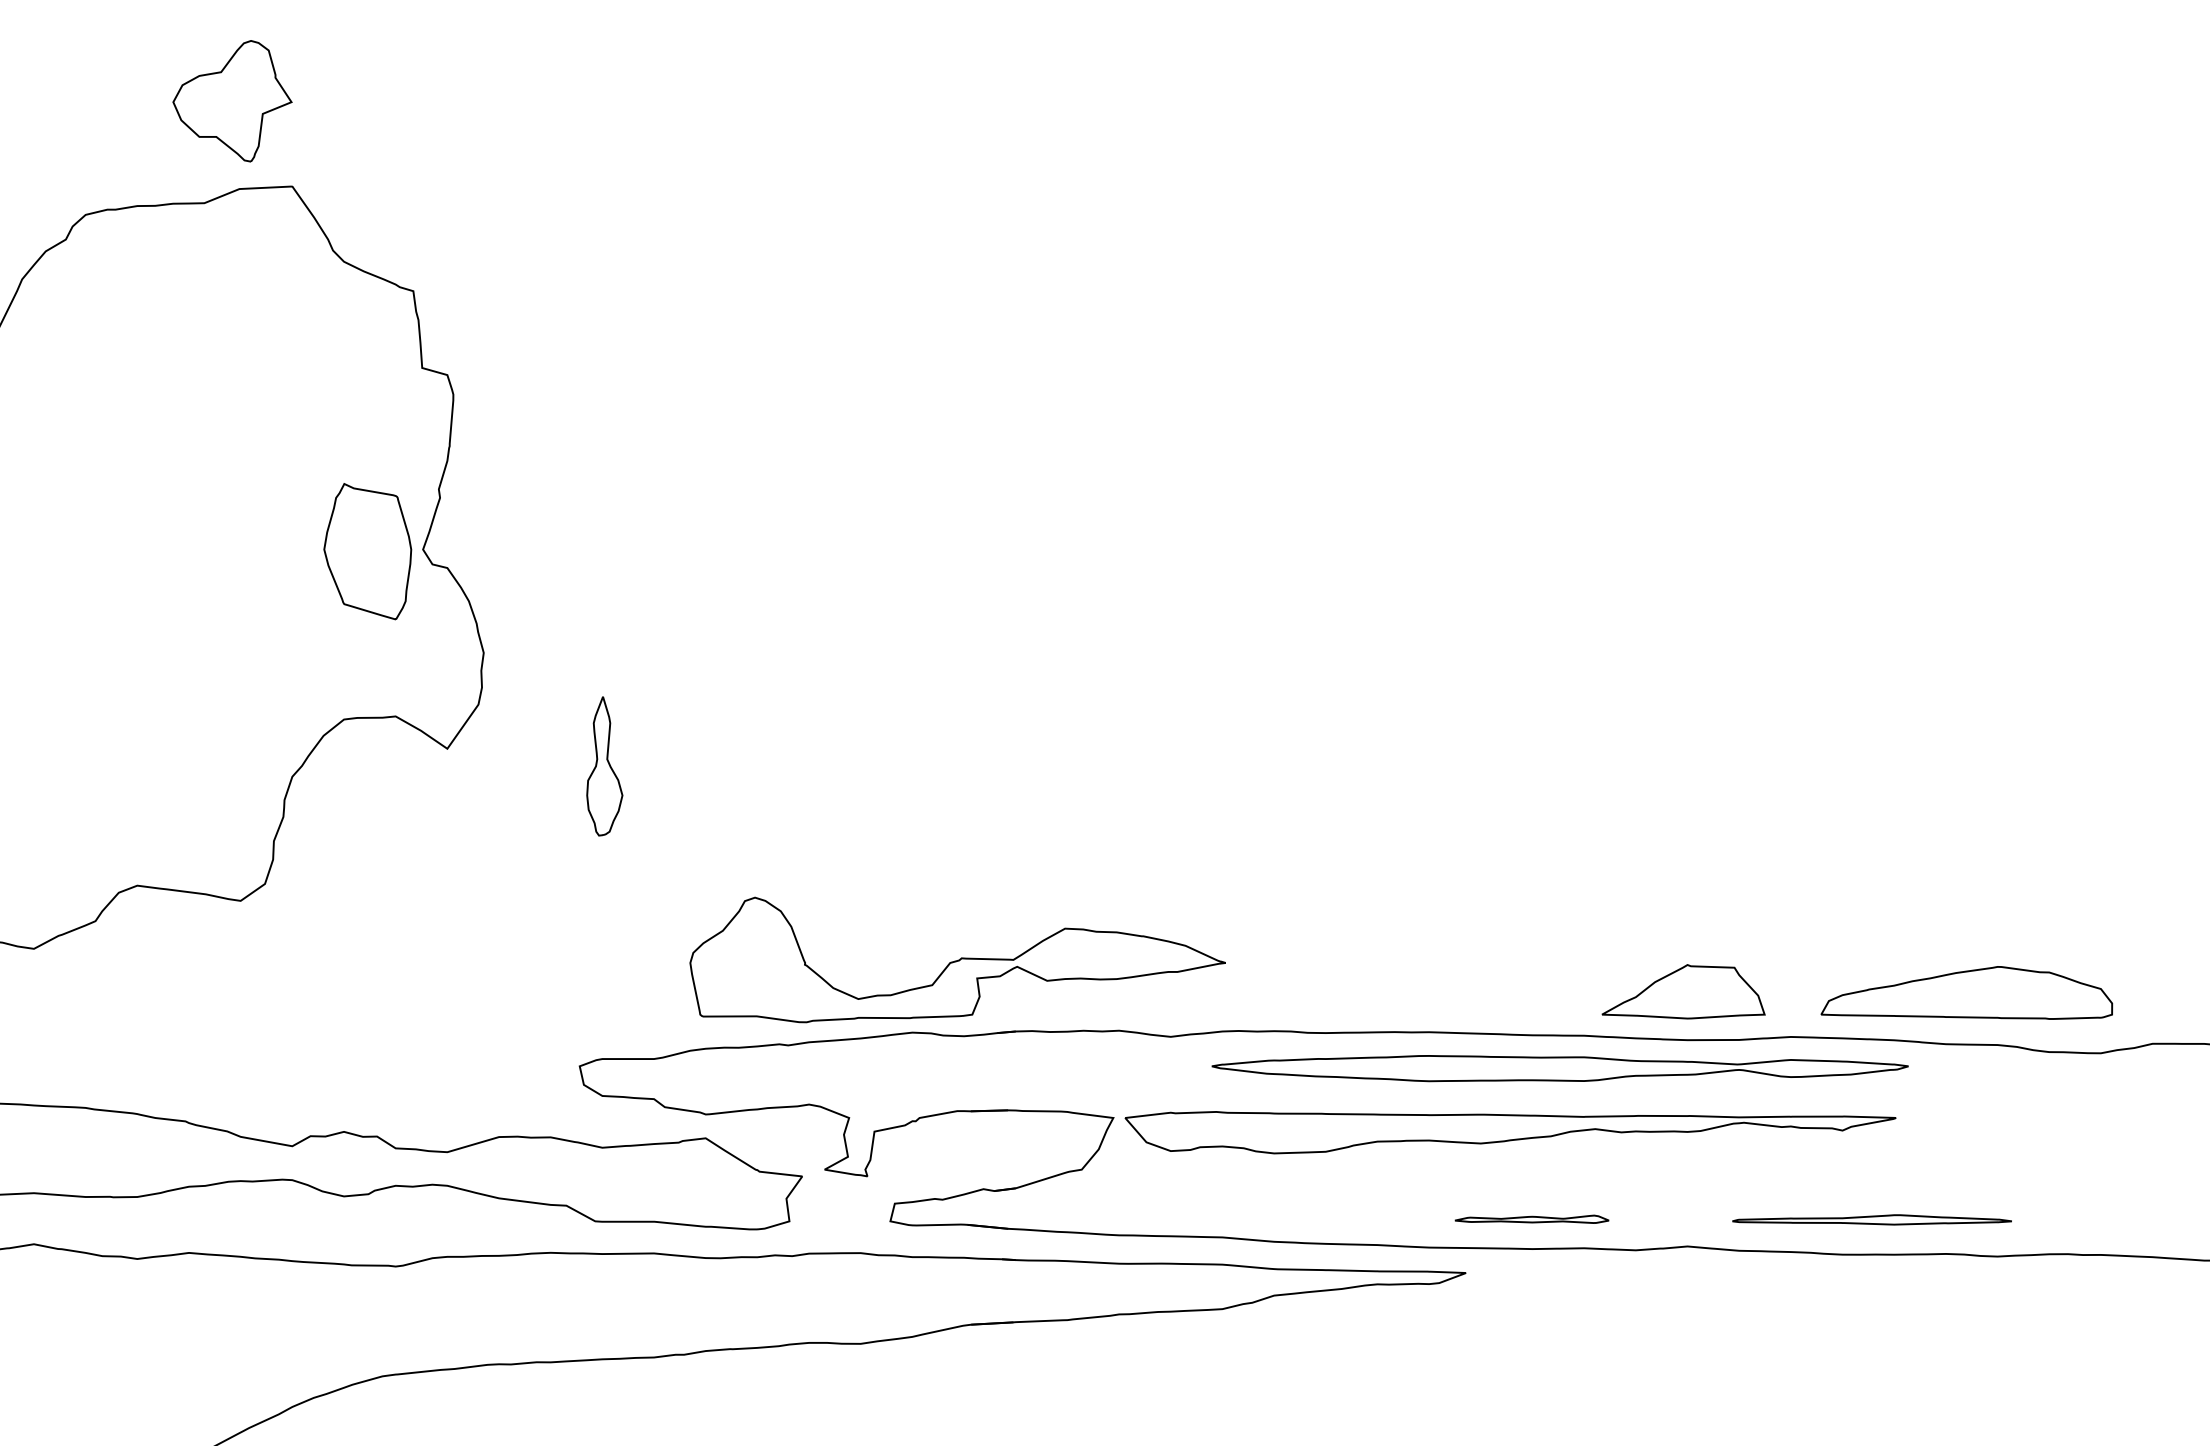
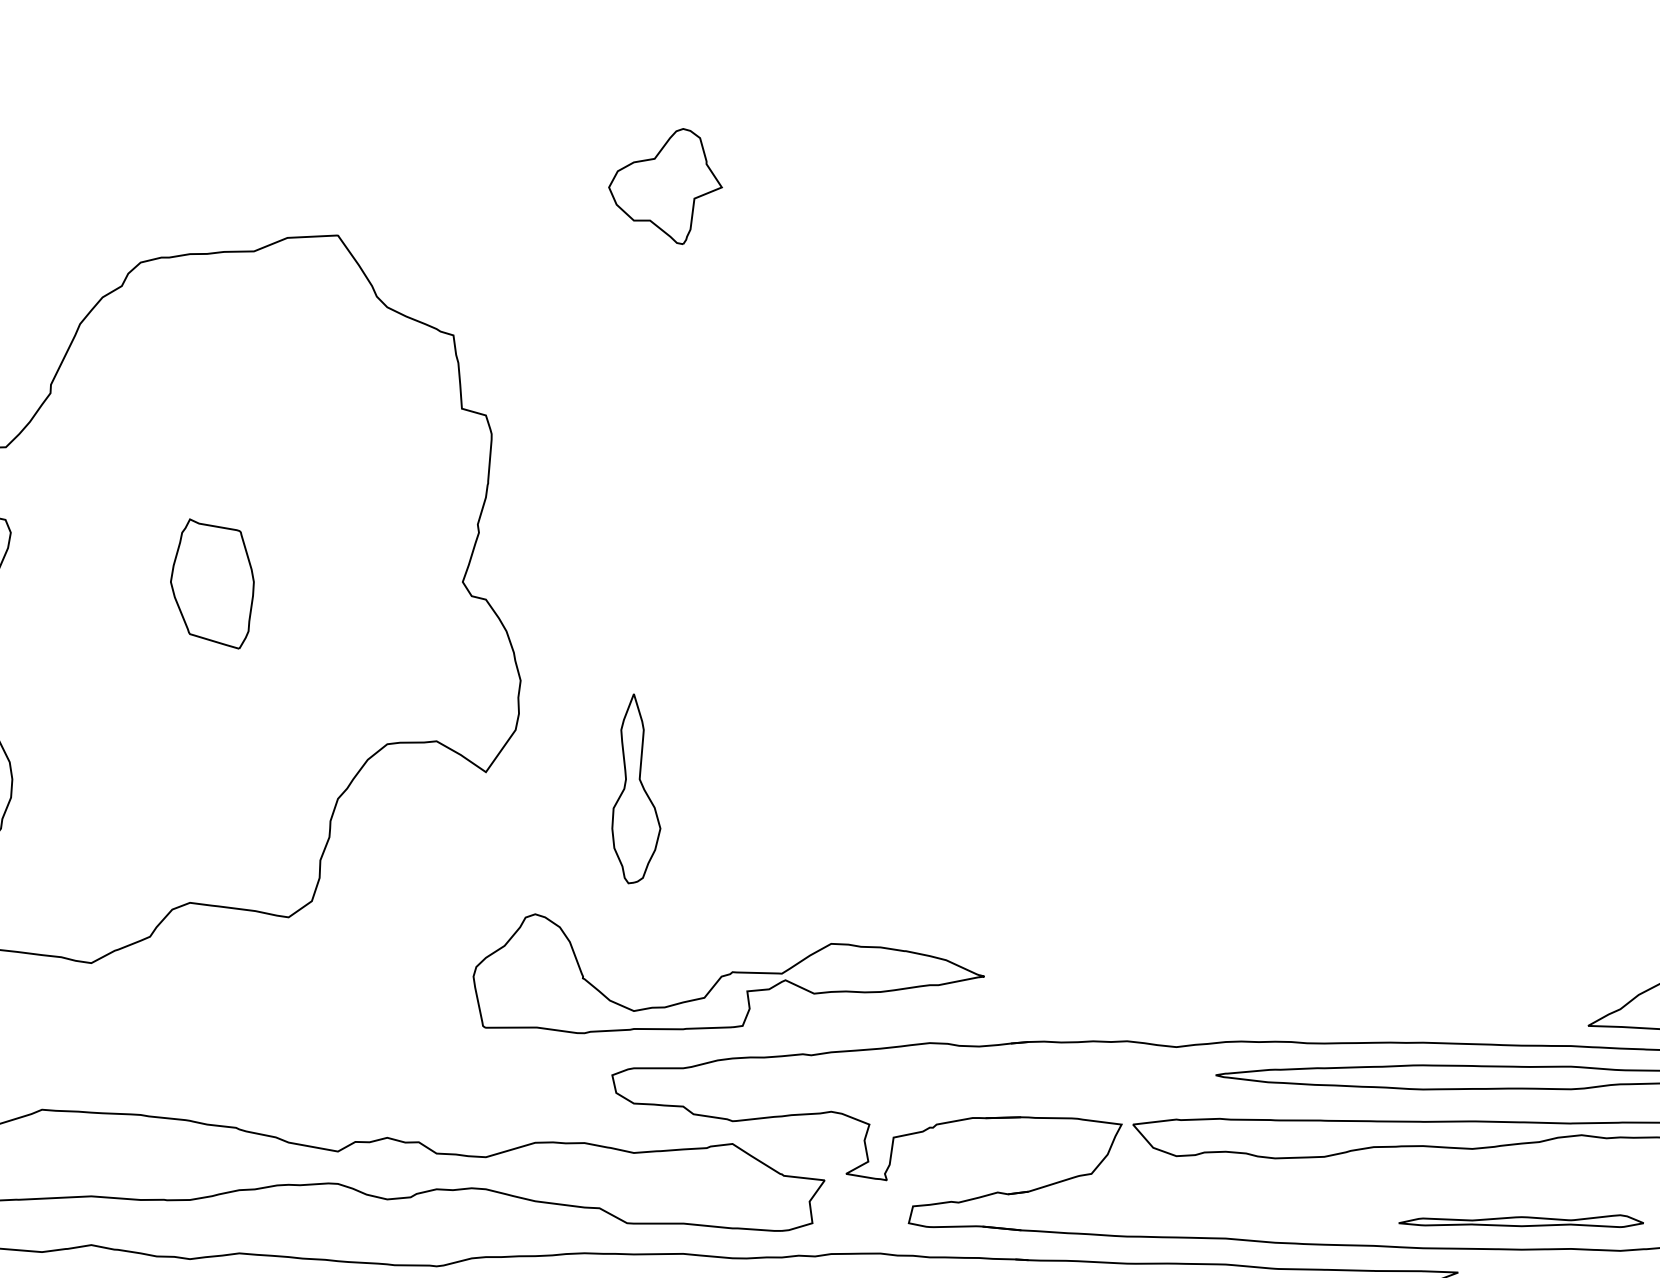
part: (232, 101) -> (665, 186), moved
part: (367, 551) -> (212, 583), moved
part: (604, 766) -> (635, 789), size x1.43
part: (957, 959) -> (728, 973), moved
part: (1531, 1219) -> (1520, 1221), size x1.67

